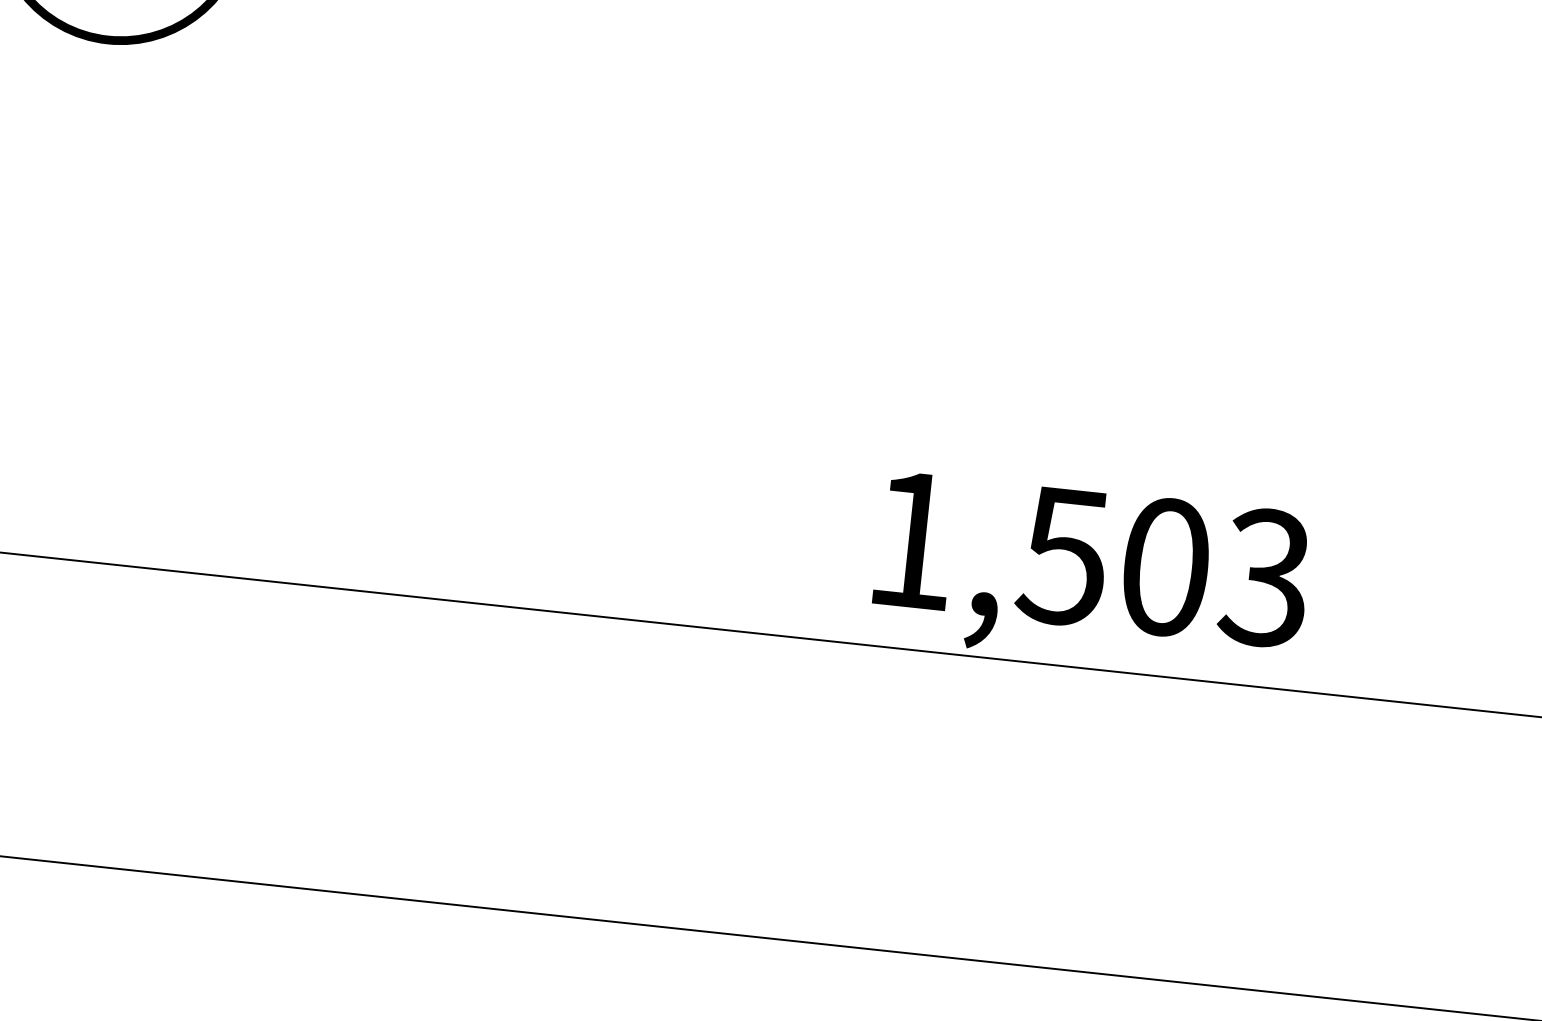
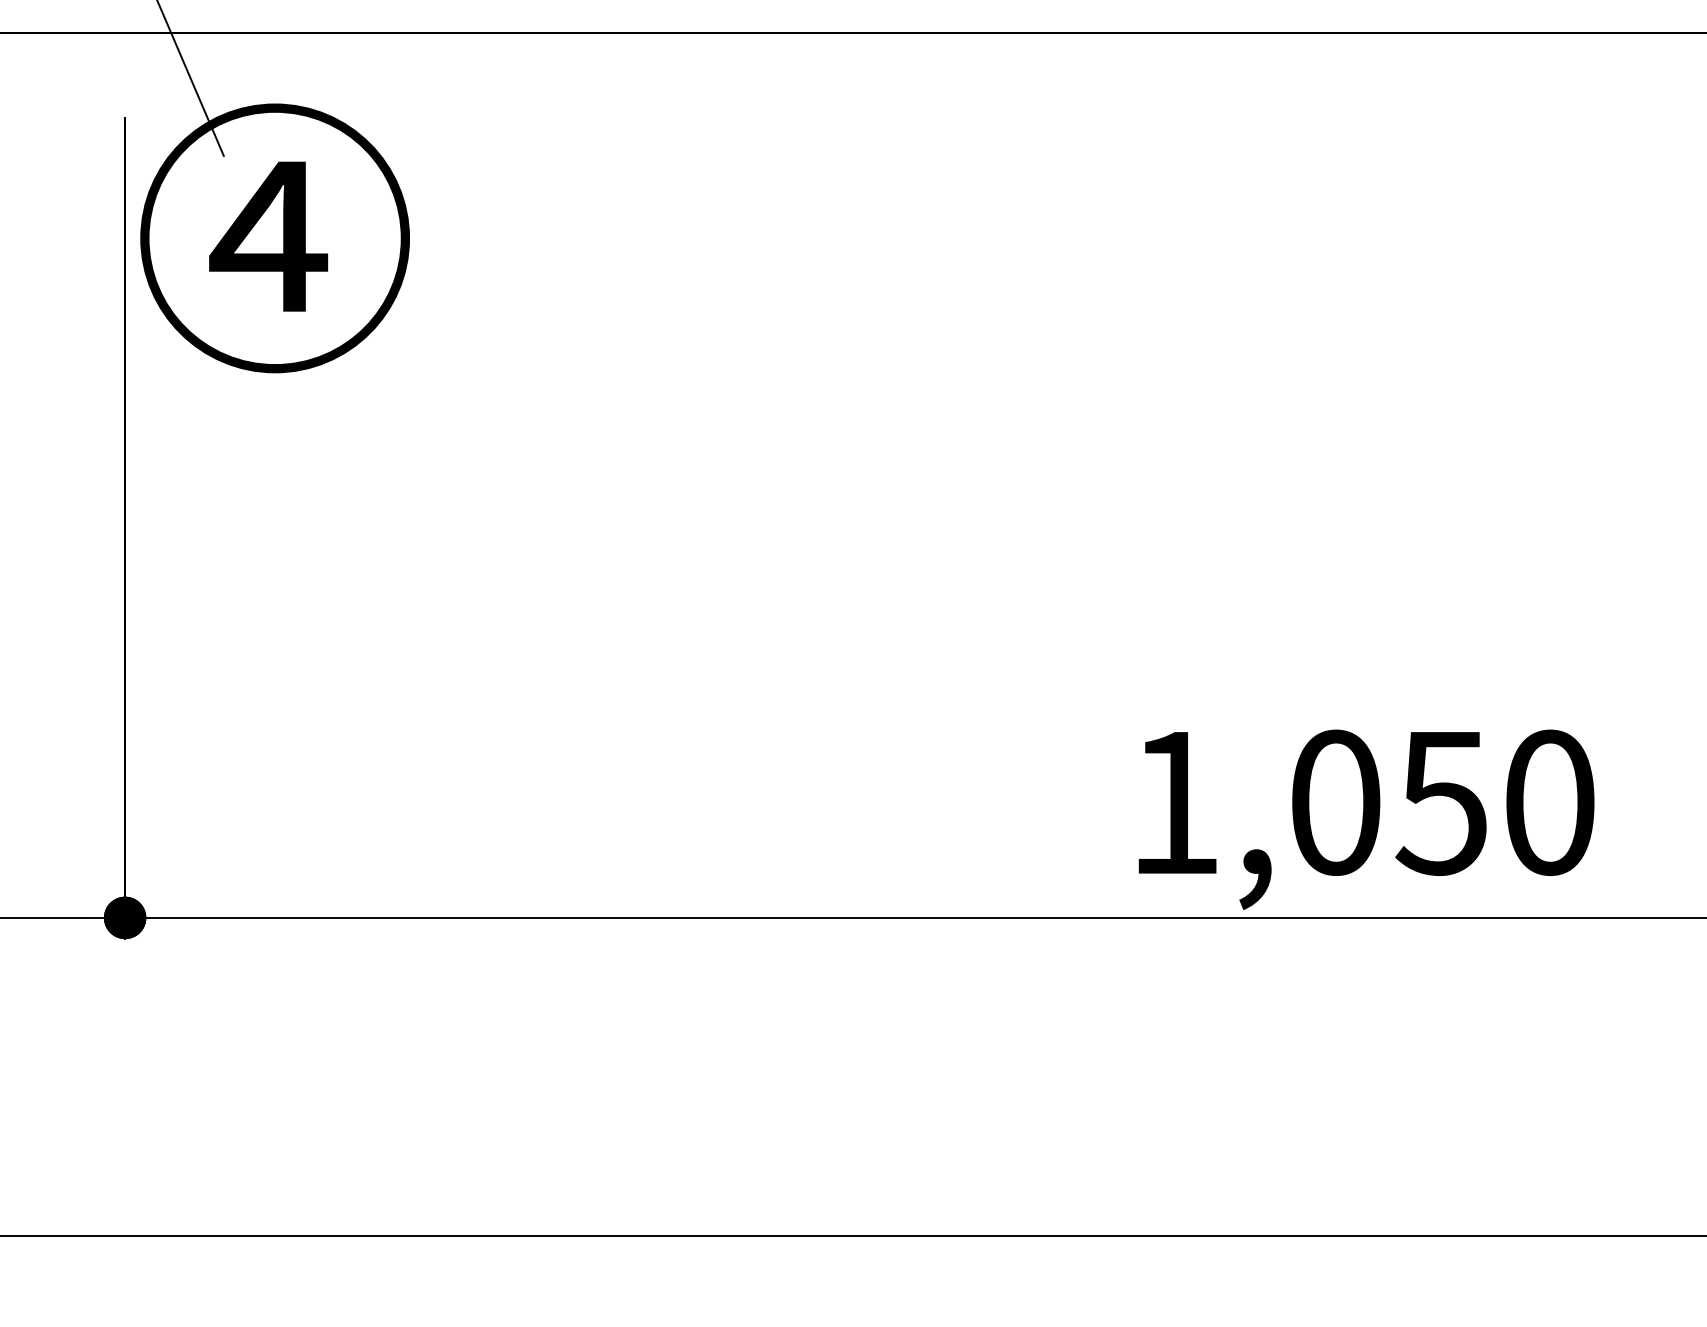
text: (1164, 566) -> (1441, 802), 1,503 -> 1,050

